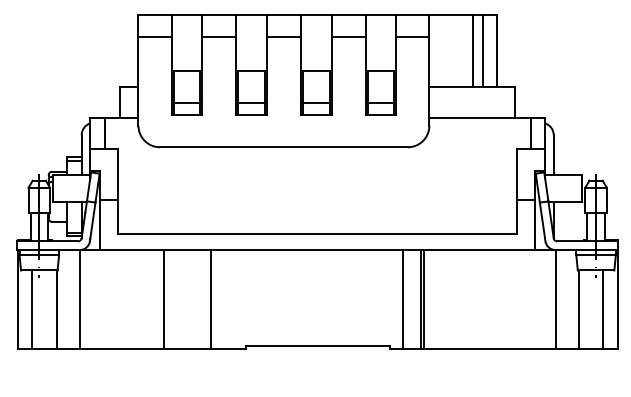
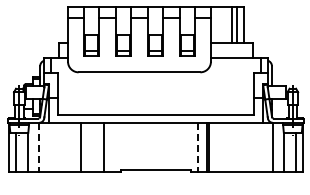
line: (80, 300) -> (39, 147), solid -> dashed
line: (402, 300) -> (197, 147), solid -> dashed

